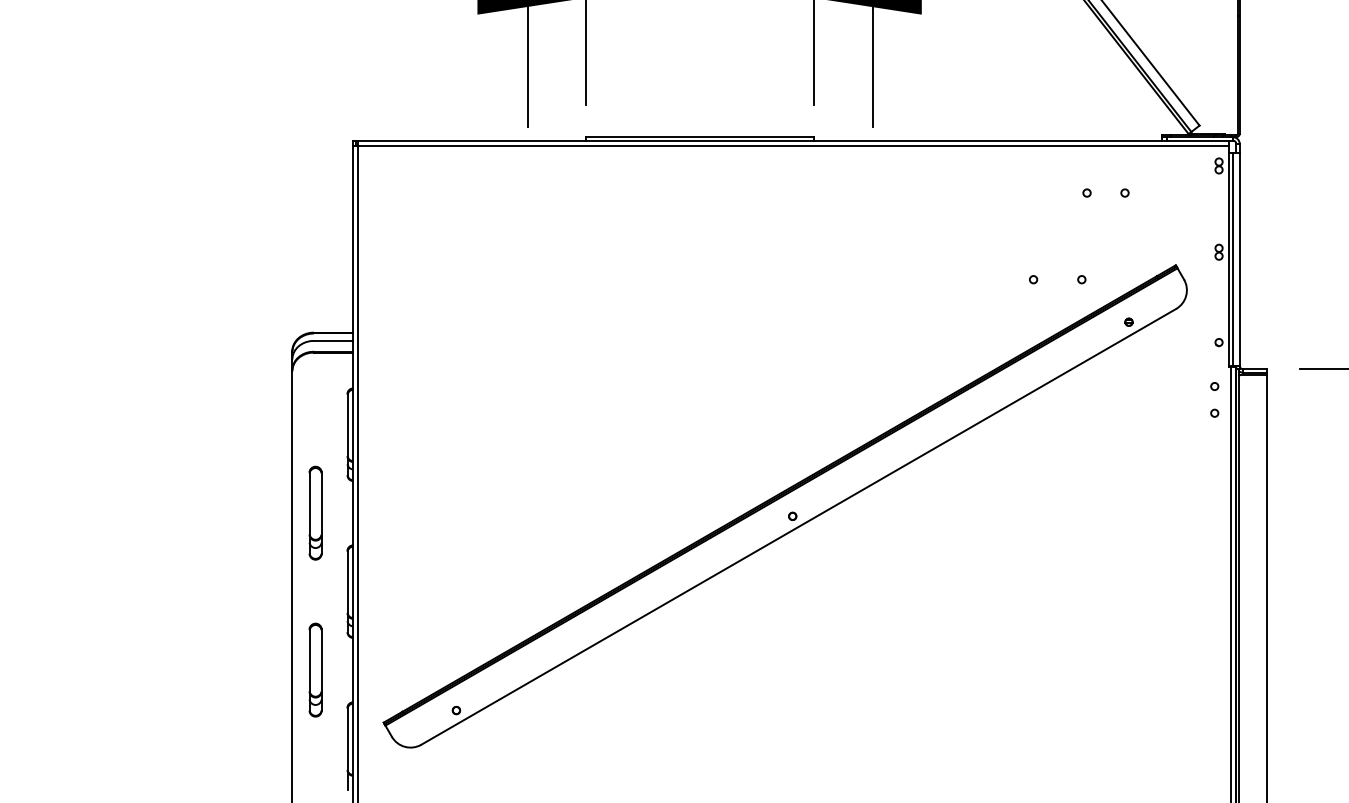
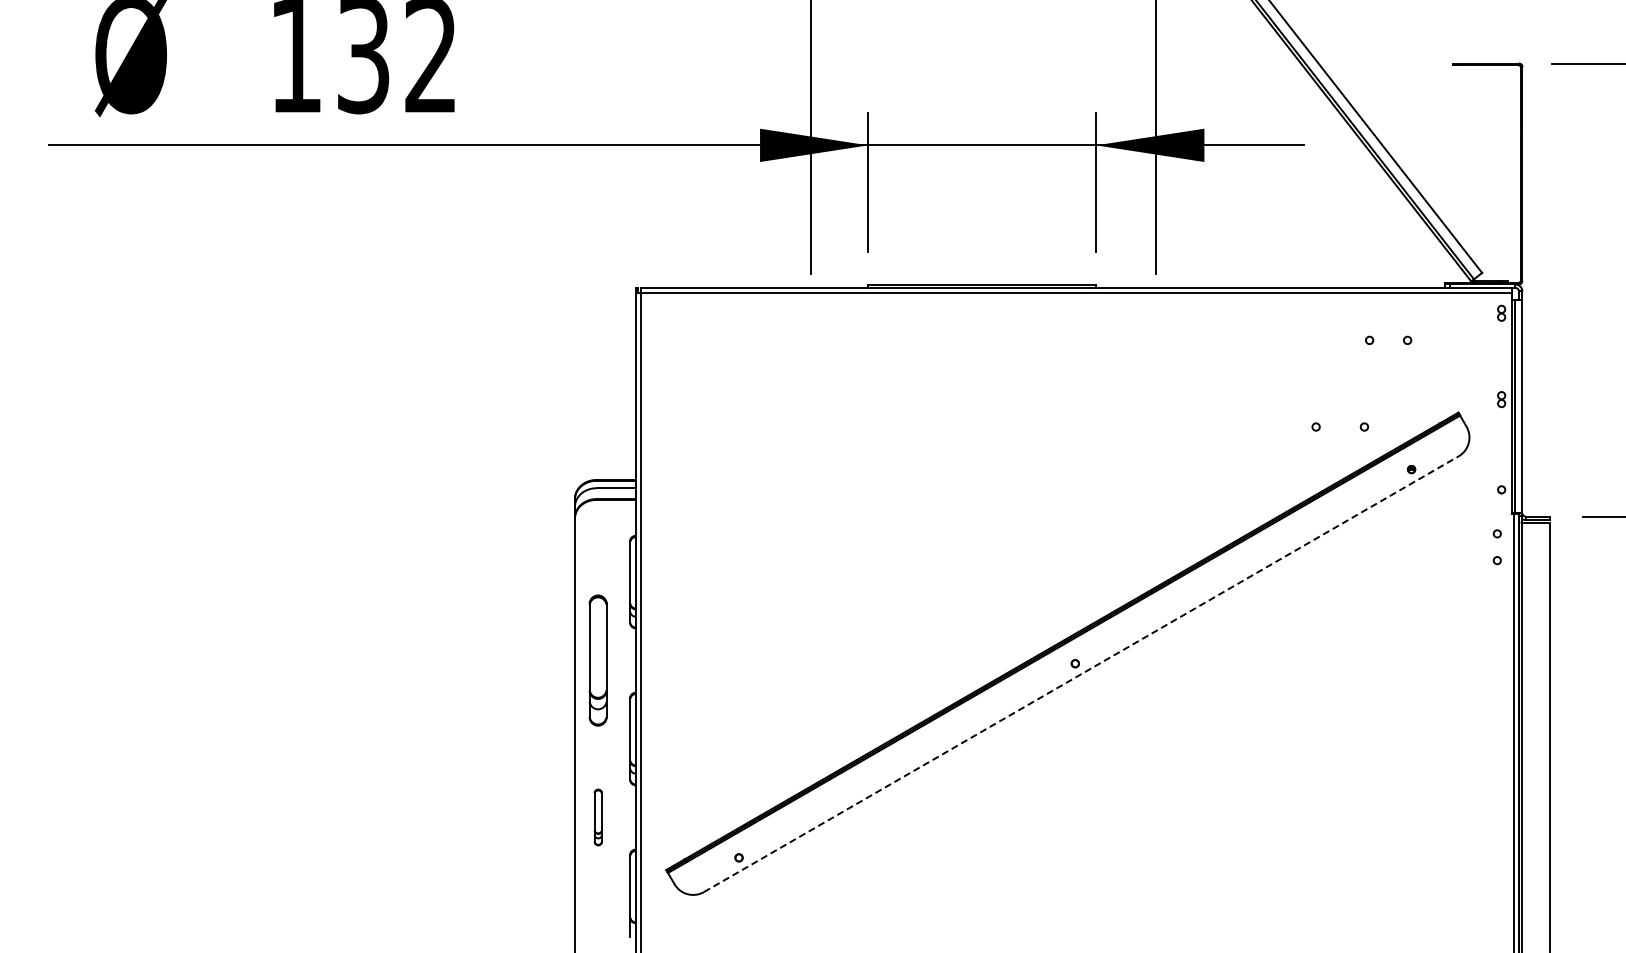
part: (315, 513) -> (598, 660), size x1.4
line: (798, 527) -> (1081, 674), solid -> dashed
part: (315, 670) -> (598, 817), size x0.6

